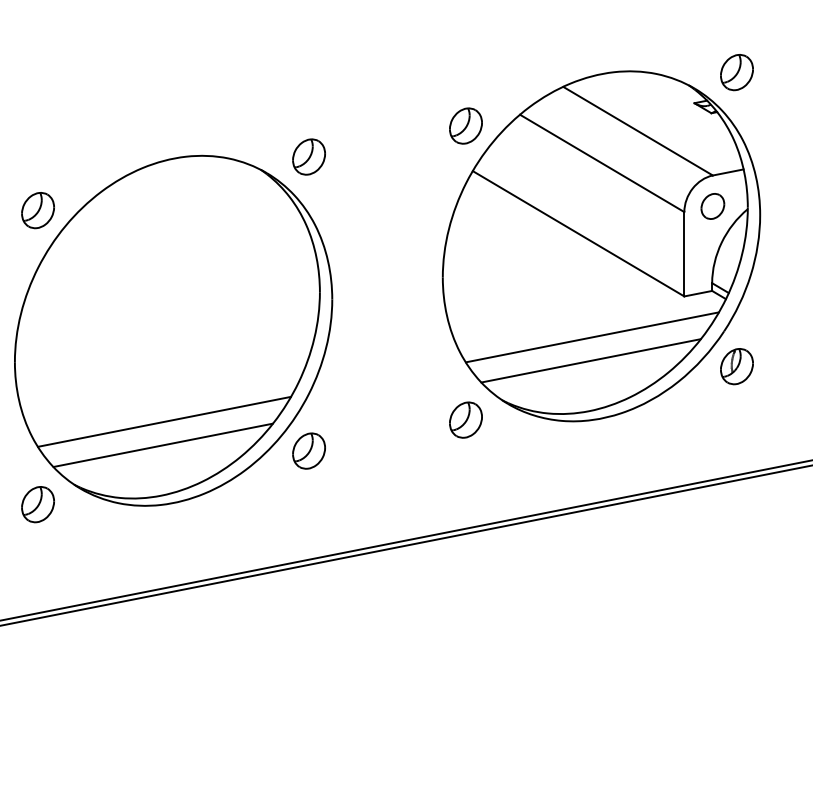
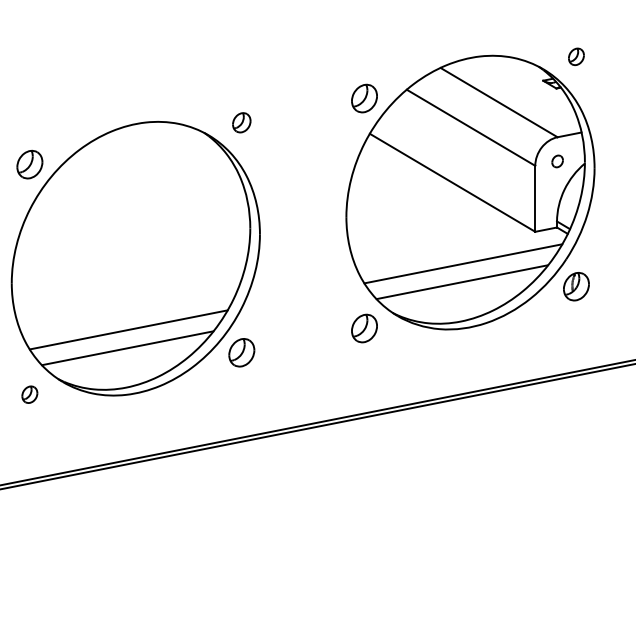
part: (736, 72) -> (576, 56), size x0.6
part: (308, 156) -> (241, 122), size x0.7
part: (712, 206) -> (557, 161), size x0.6
part: (37, 504) -> (29, 394), size x0.6

